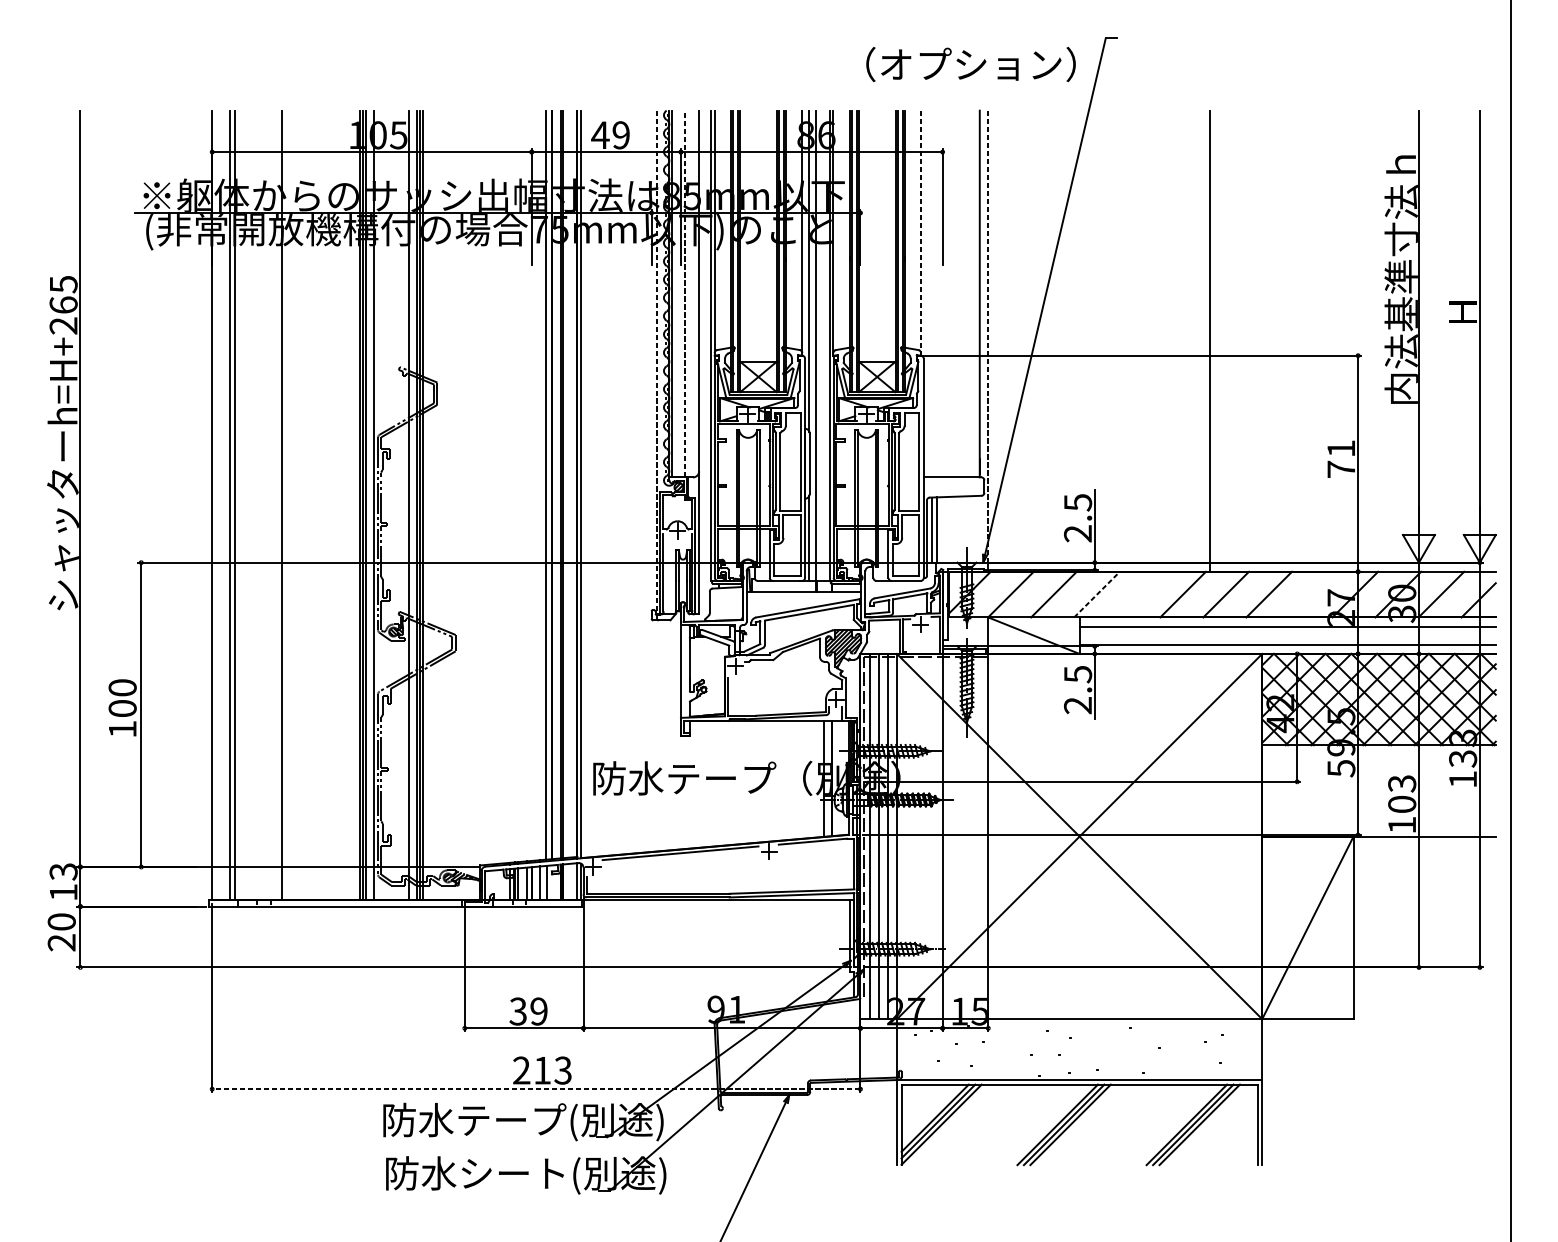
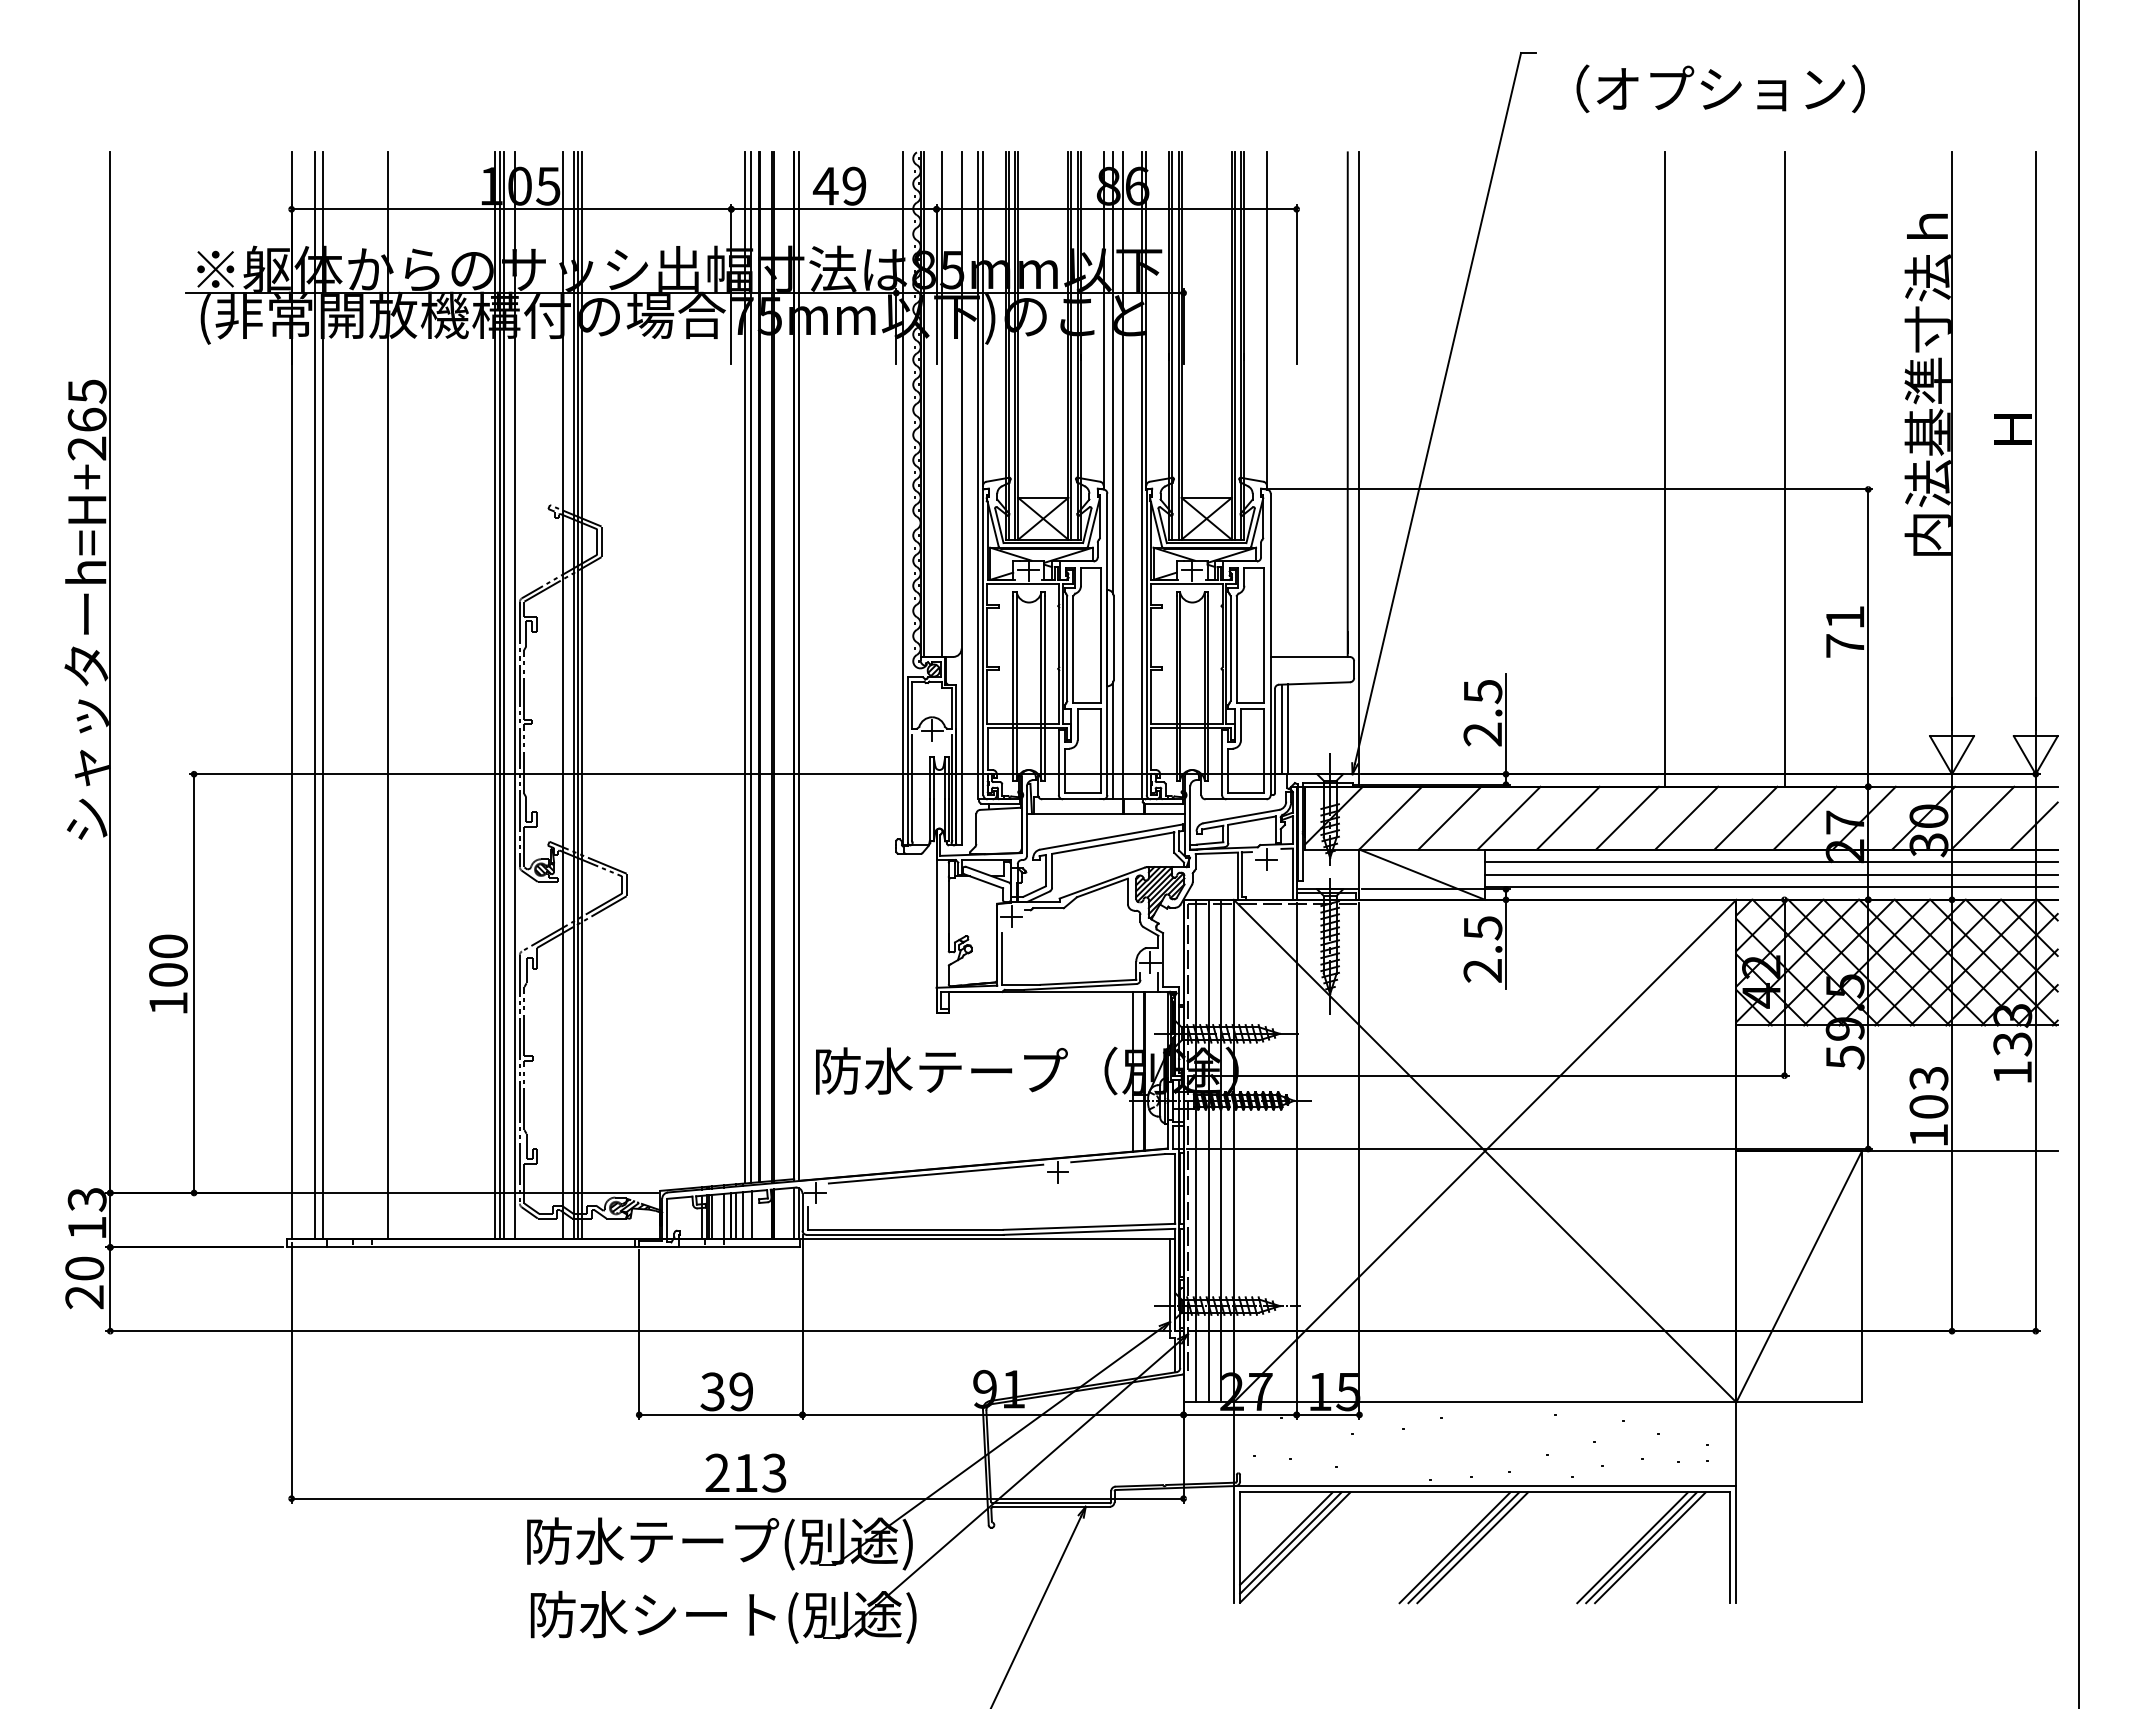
text: (970, 64) -> (1720, 88), moved
line: (920, 232) -> (1266, 320), dashed -> solid
line: (684, 293) -> (941, 404), dashed -> solid
line: (988, 336) -> (1359, 463), dashed -> solid
line: (1297, 341) -> (1784, 469), added
line: (656, 362) -> (903, 498), dashed -> solid
line: (542, 485) -> (745, 667), added
line: (1097, 594) -> (1509, 817), dashed -> solid
line: (1139, 594) -> (1567, 817), added
line: (1311, 594) -> (1804, 817), added
line: (1287, 635) -> (1771, 874), added
line: (535, 883) -> (736, 1215), added
line: (536, 1089) -> (737, 1498), dashed -> solid

